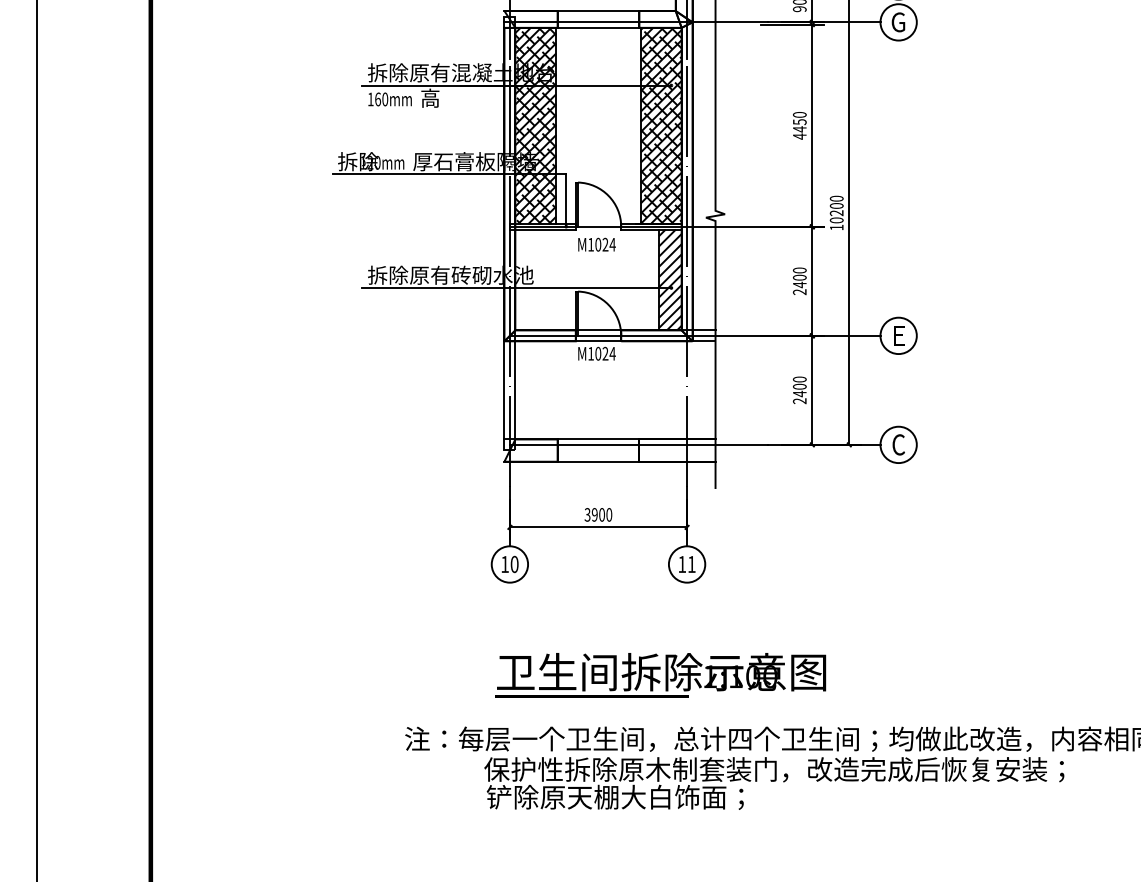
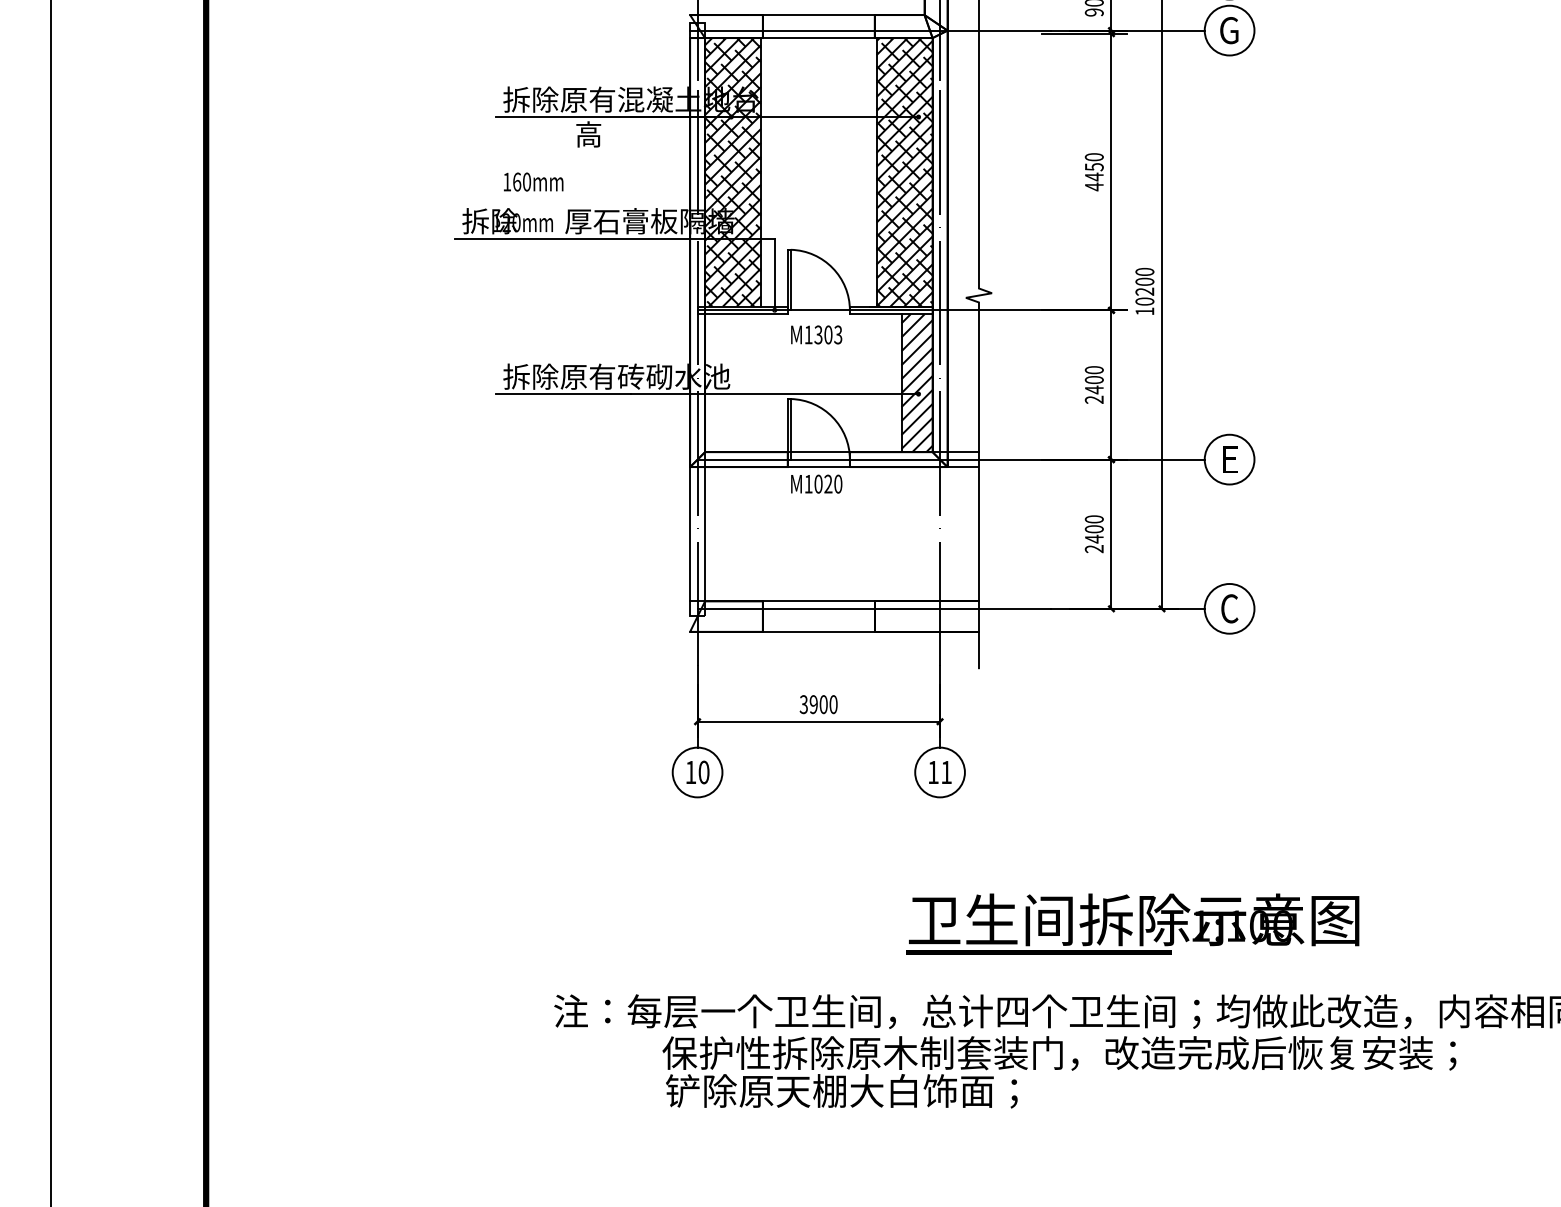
text: (390, 99) -> (533, 181), moved
text: (605, 244) -> (828, 334), M1024 -> M1303
text: (612, 353) -> (837, 483), M1024 -> M1020
text: (660, 674) -> (1132, 923), moved

